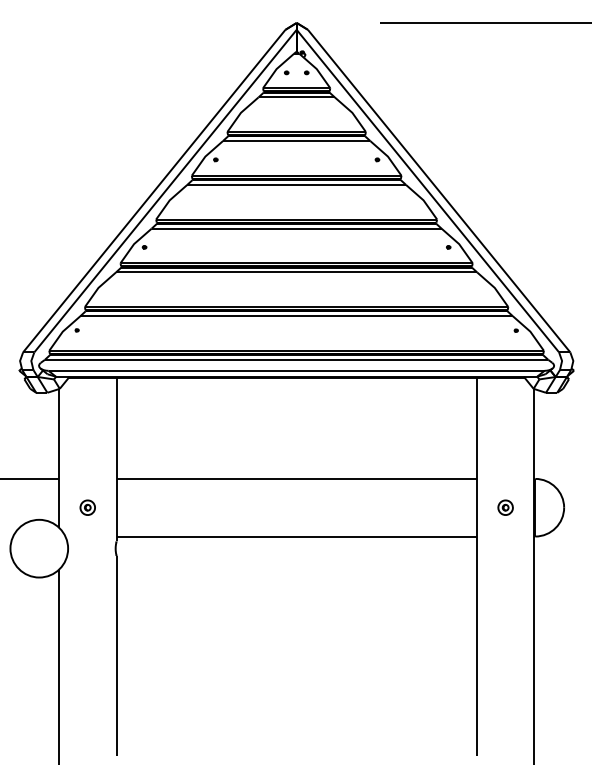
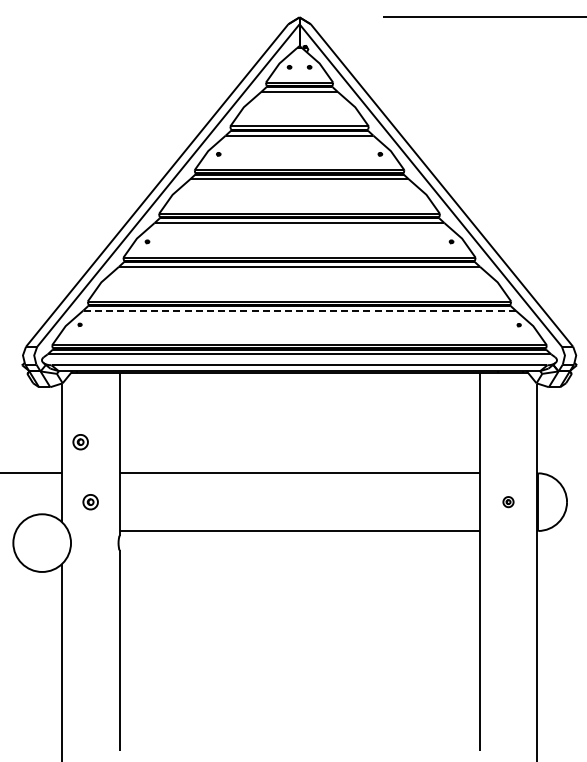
line: (296, 316) -> (299, 310), solid -> dashed
part: (77, 447) -> (80, 441), added
part: (505, 507) -> (508, 501), size x0.7

